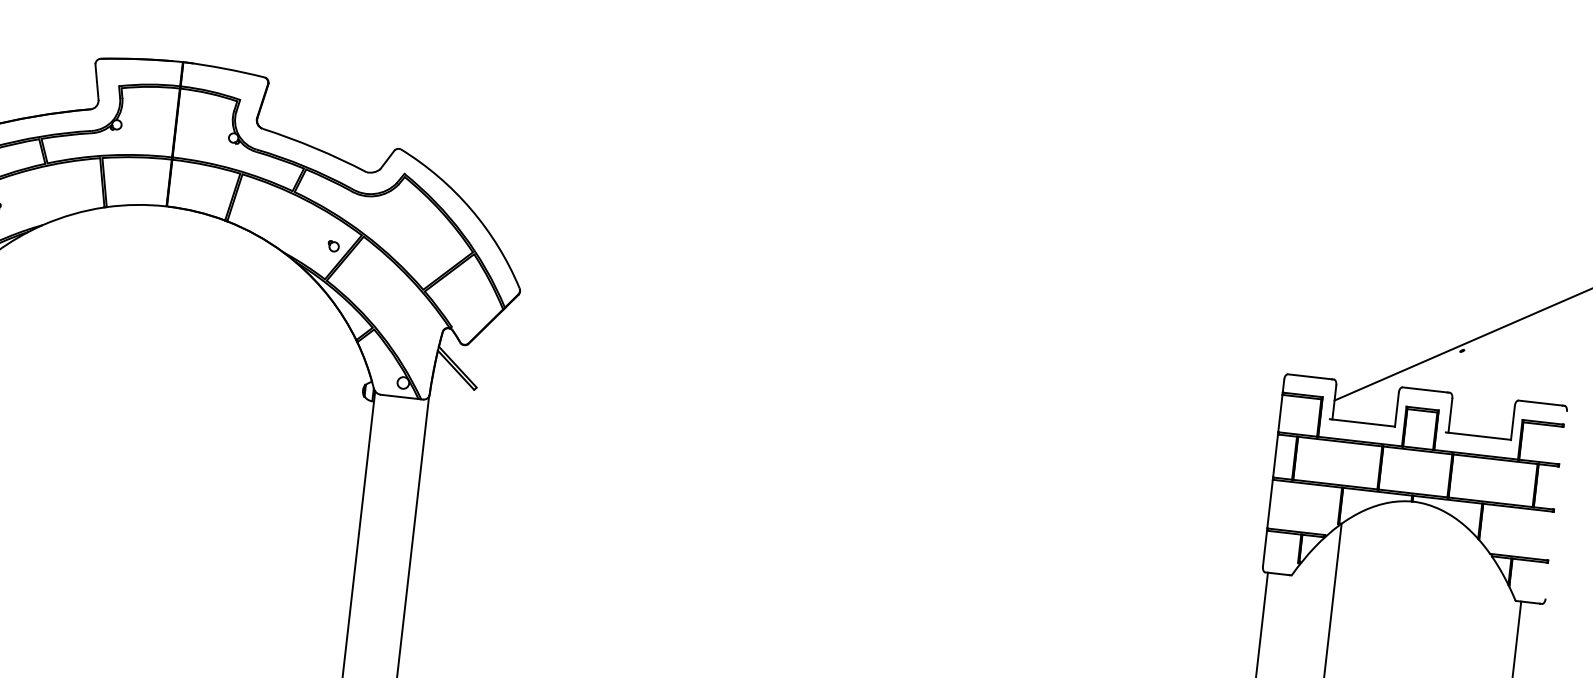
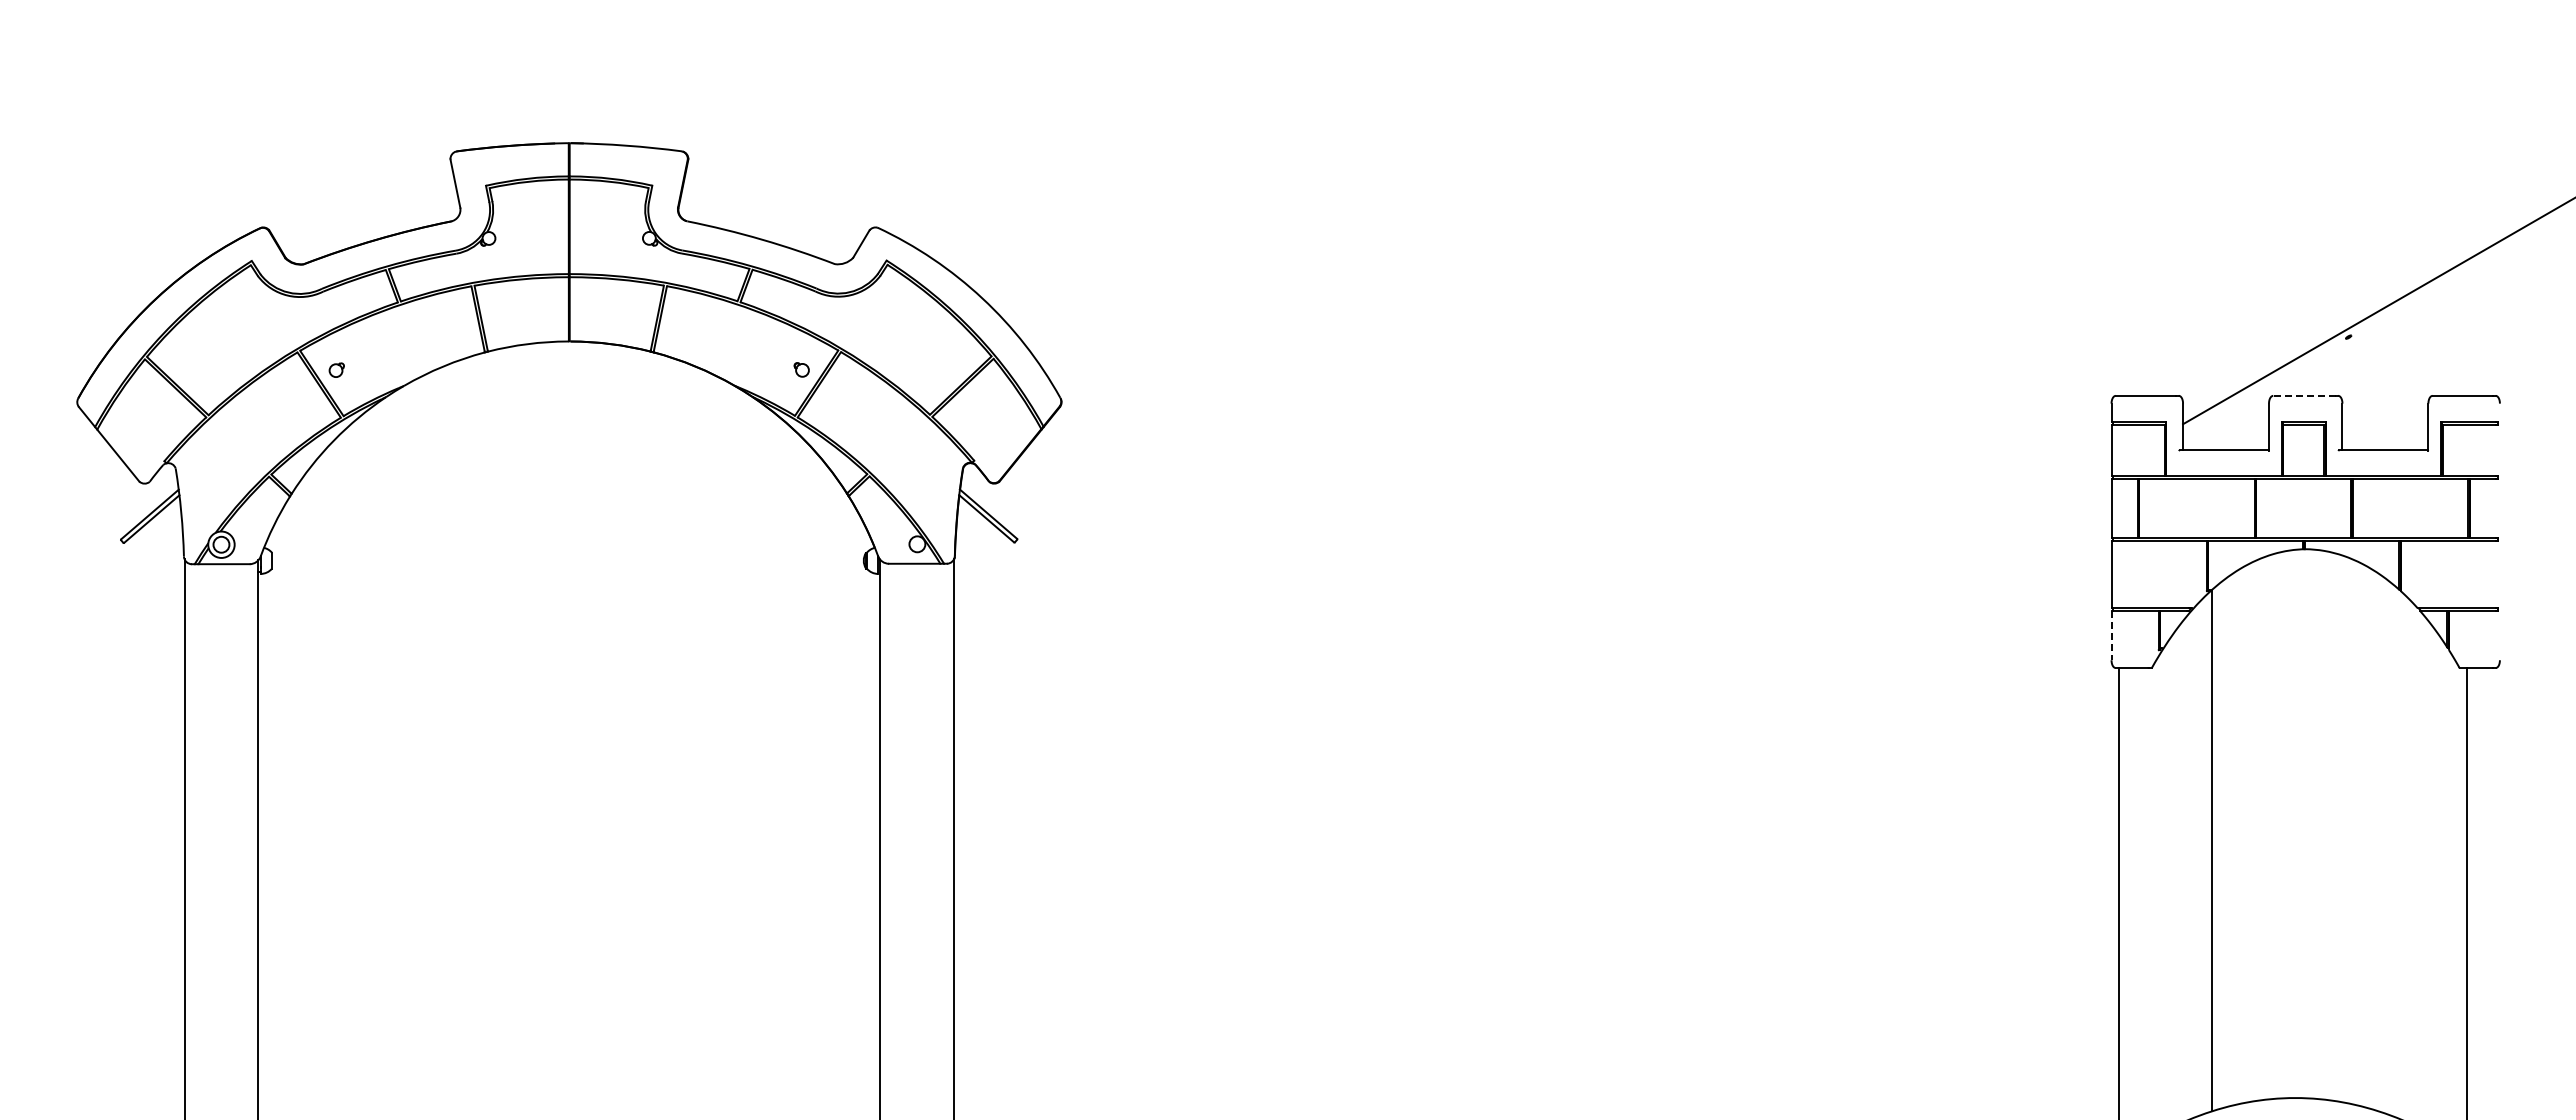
line: (1424, 389) -> (2303, 395), solid -> dashed
line: (1264, 549) -> (2111, 636), solid -> dashed

